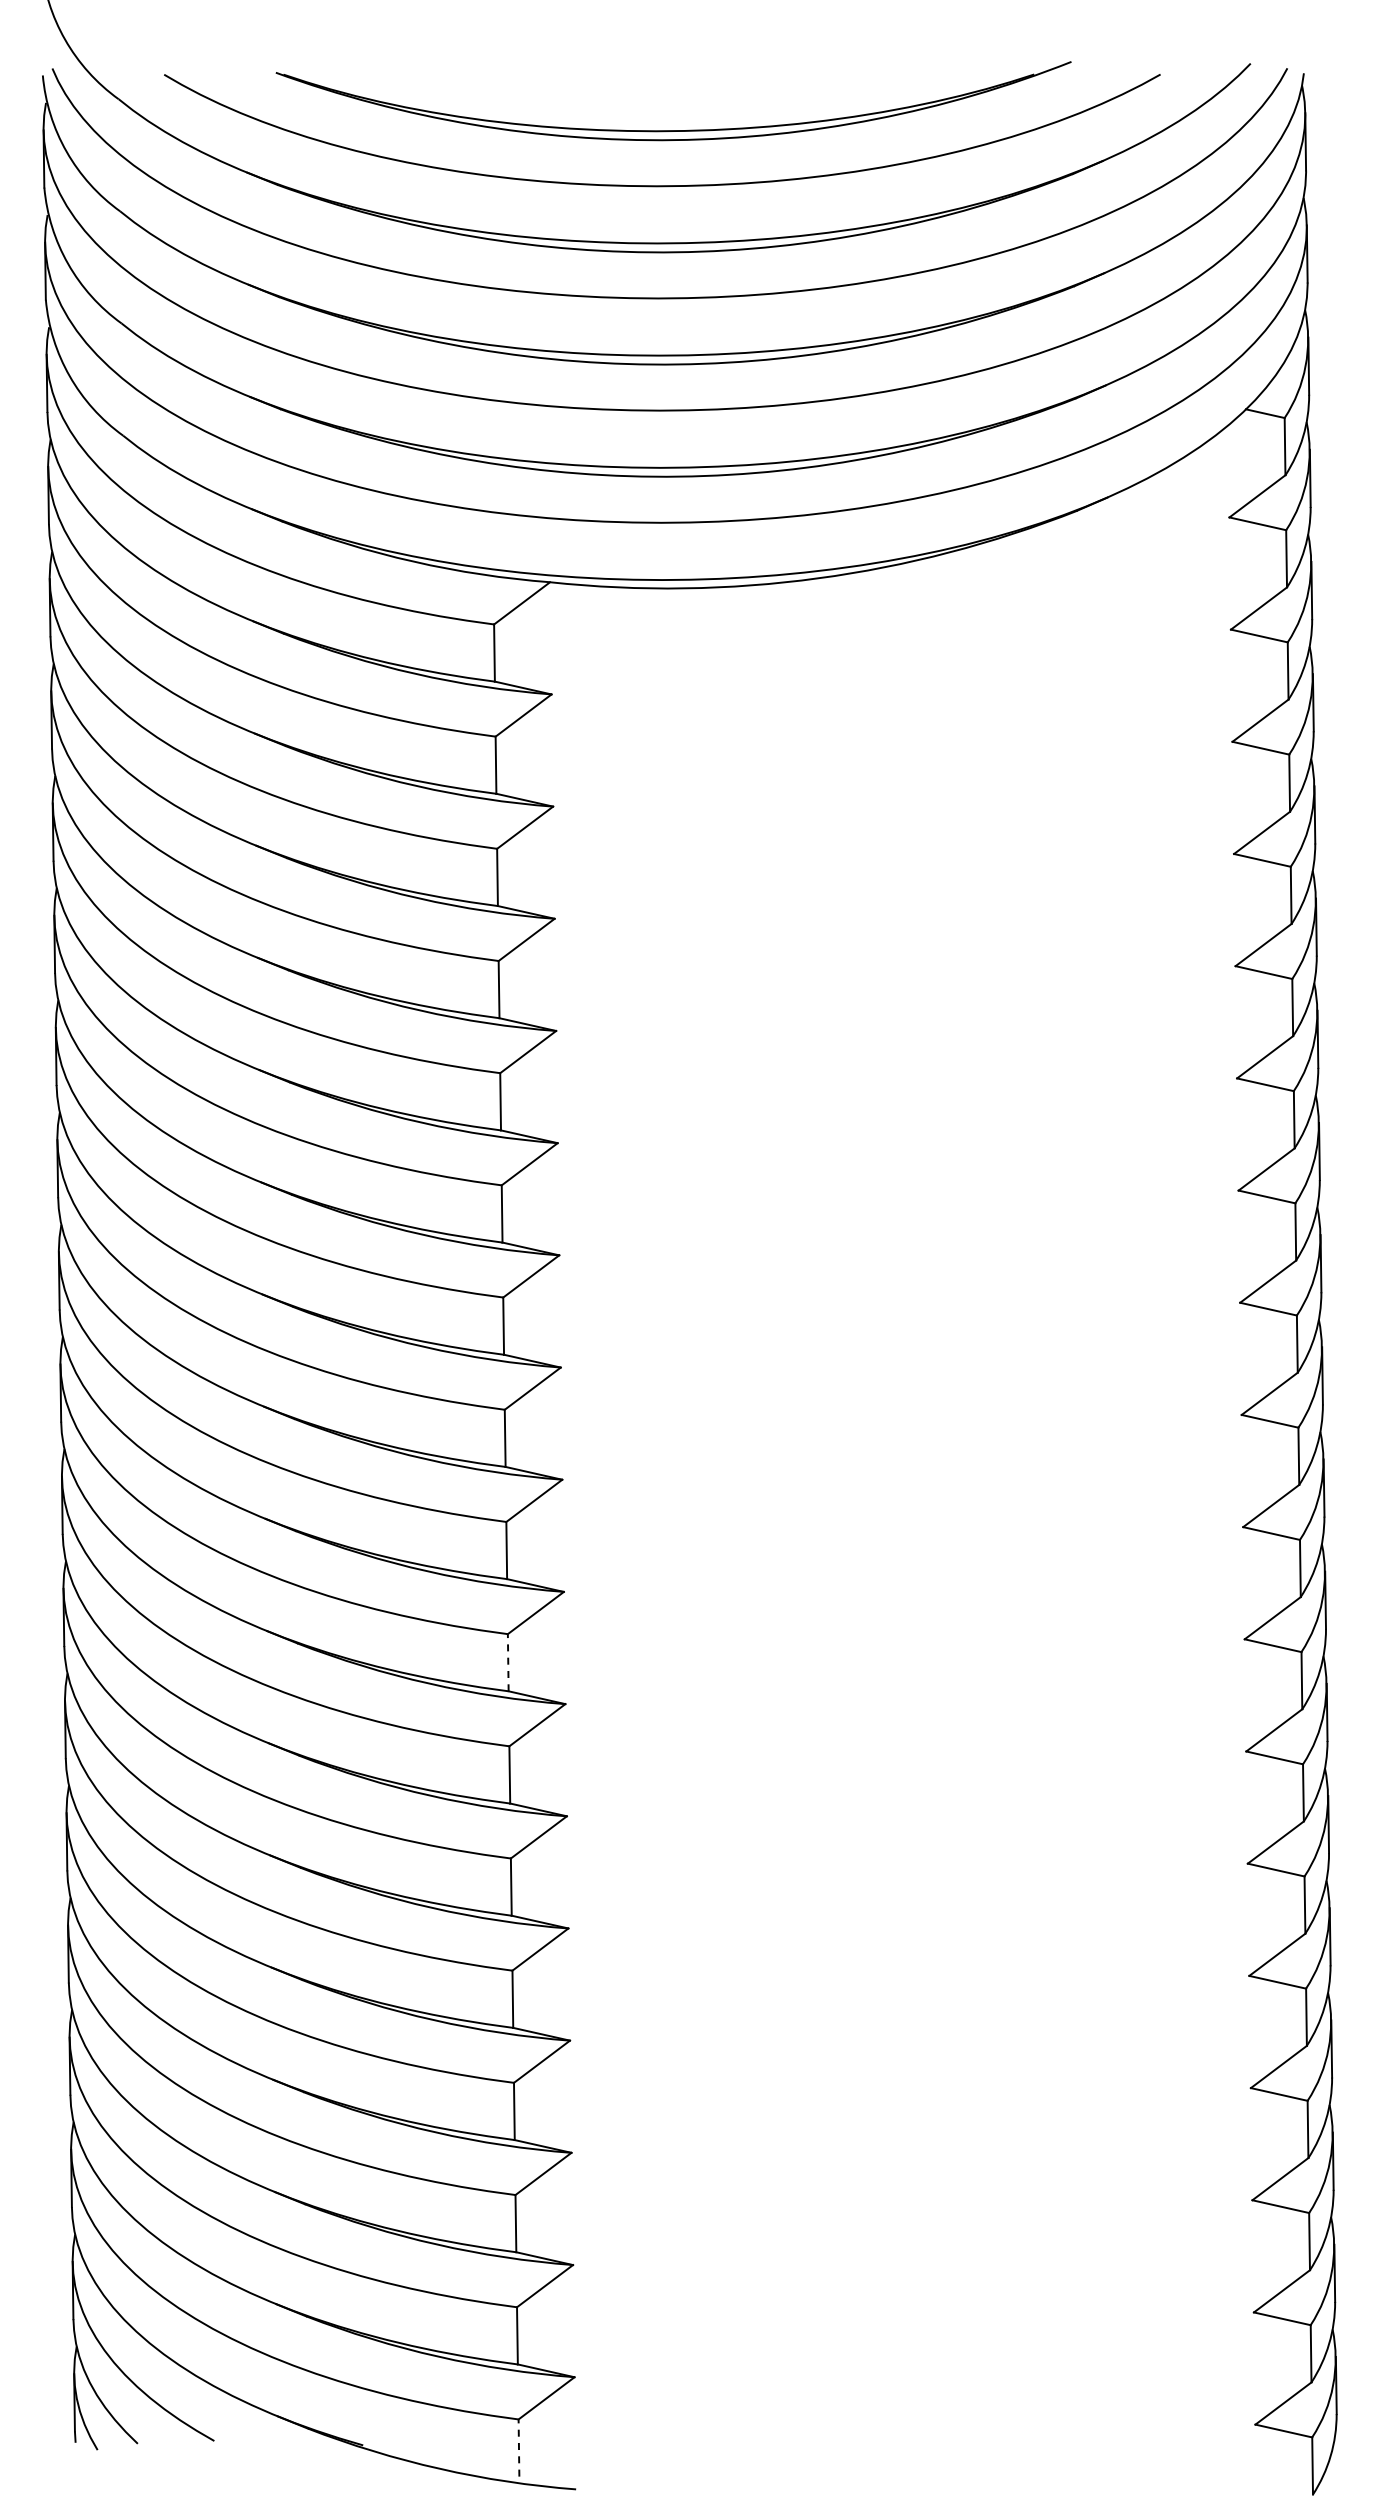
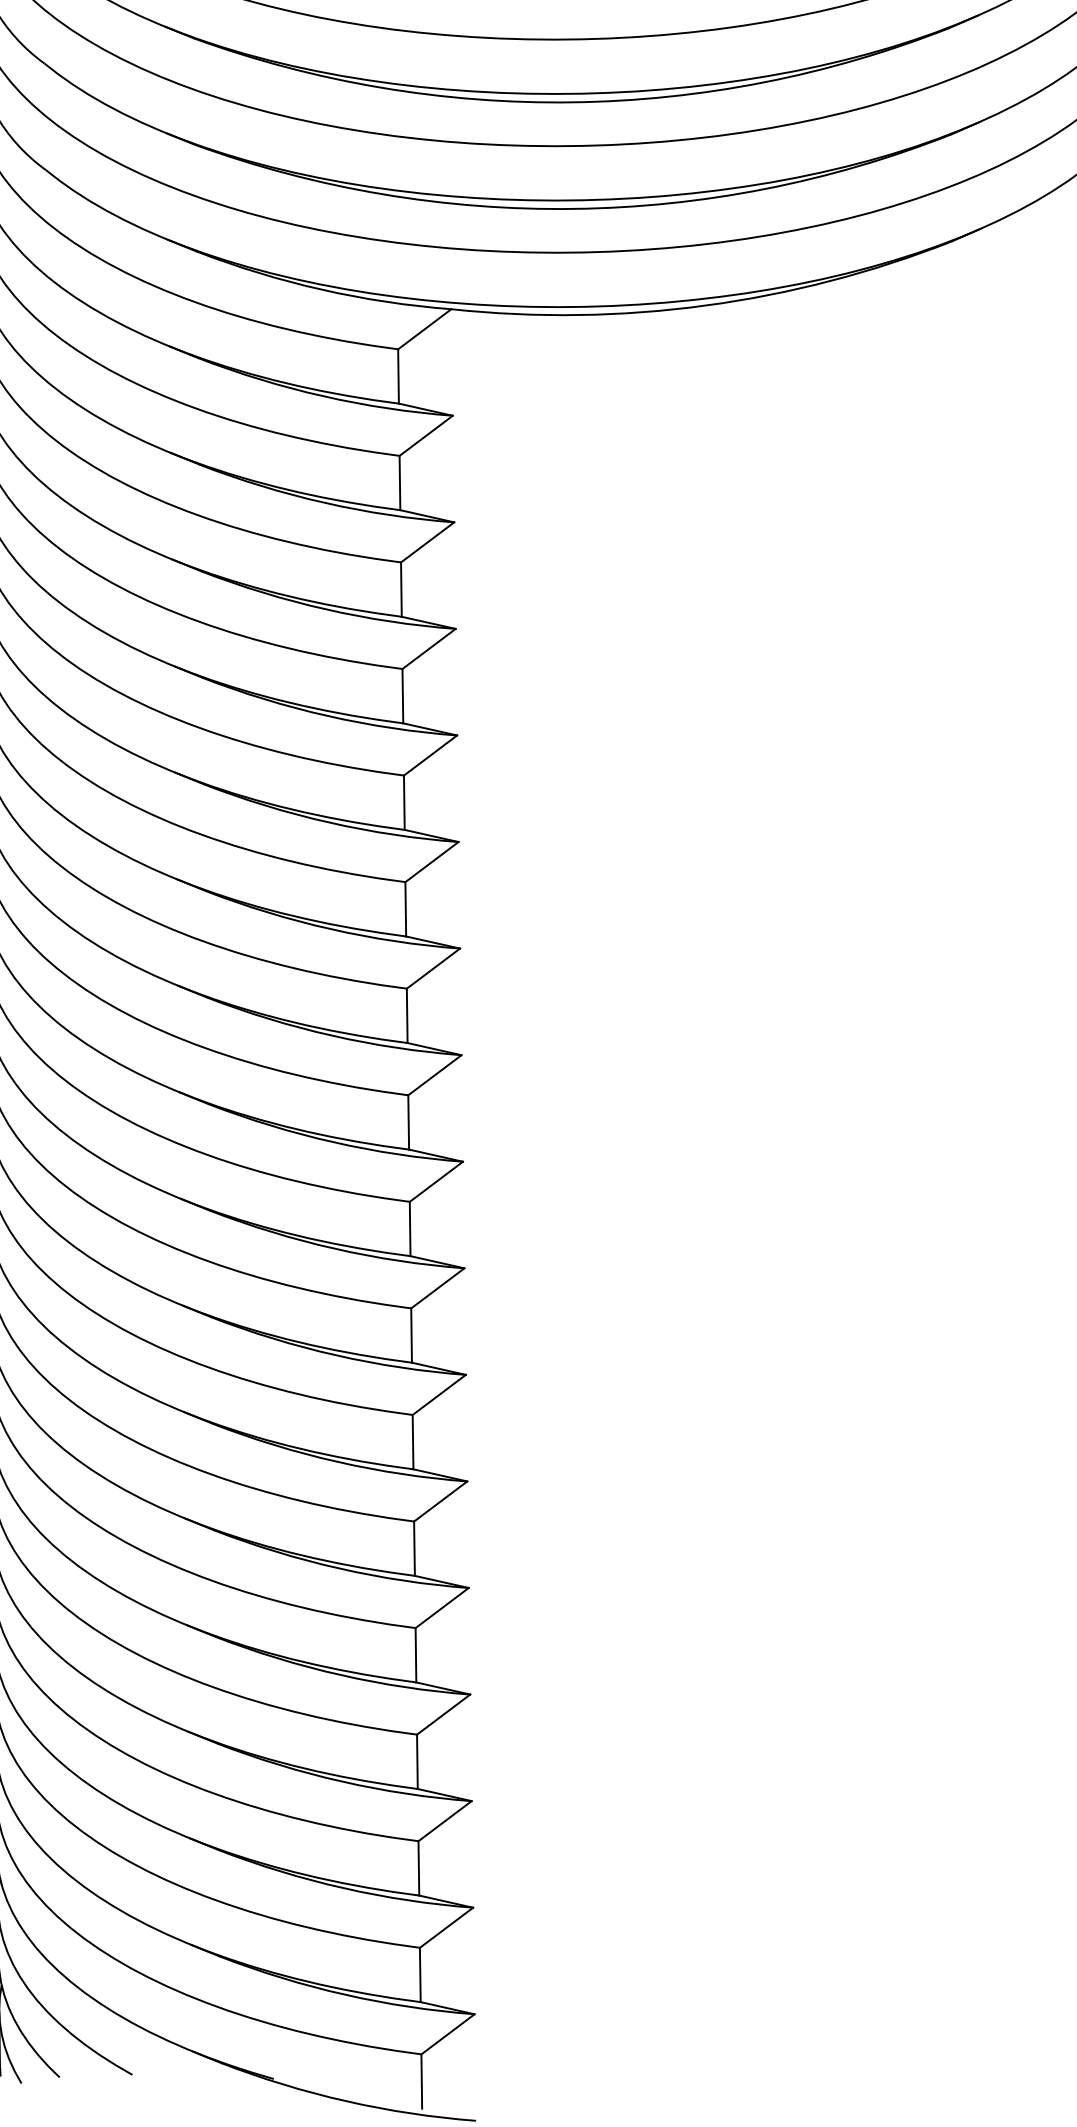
line: (508, 1662) -> (411, 1335), dashed -> solid
line: (518, 2448) -> (421, 2081), dashed -> solid

